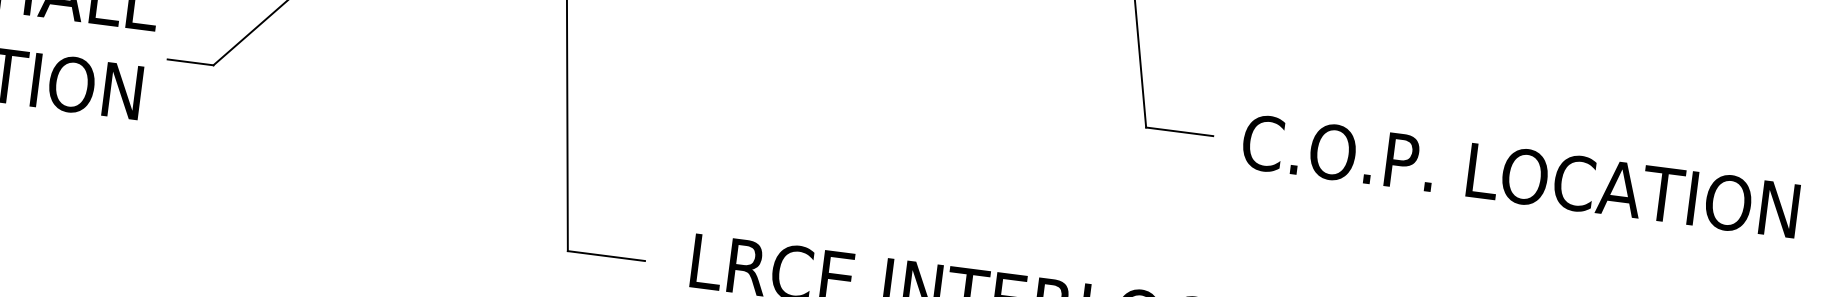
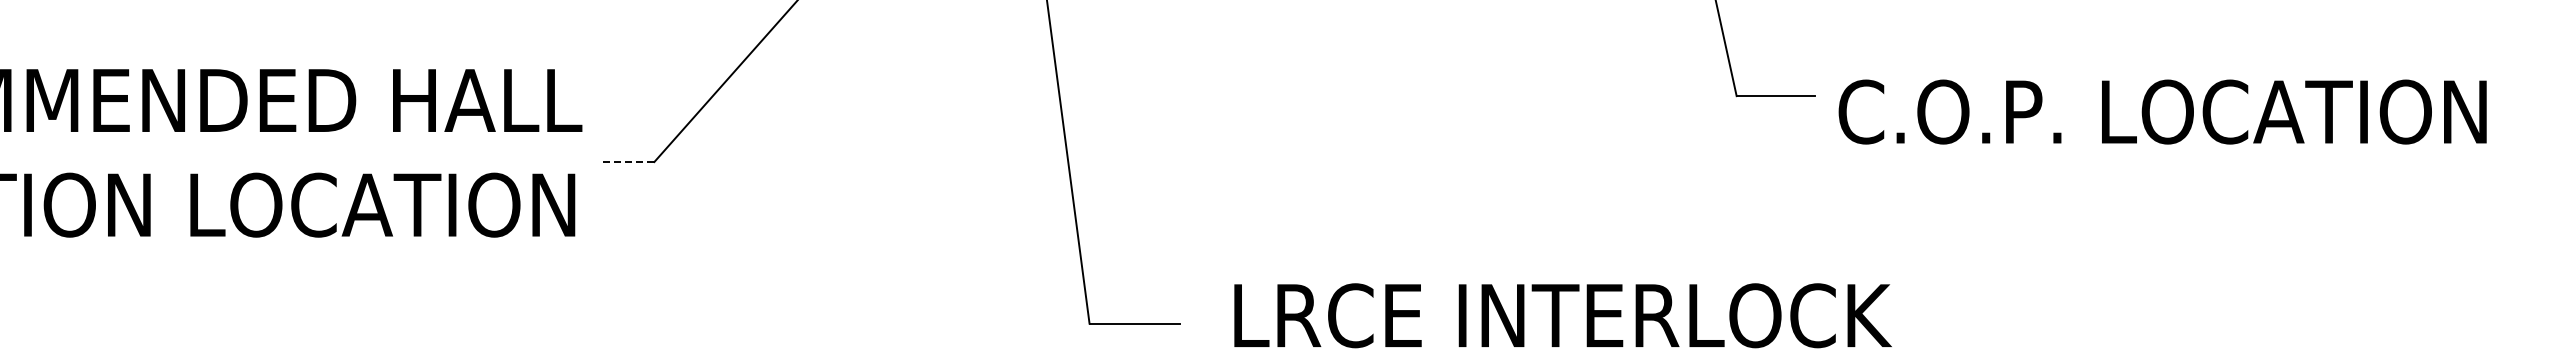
line: (190, 62) -> (627, 162), solid -> dashed
text: (1520, 175) -> (2162, 111), moved

